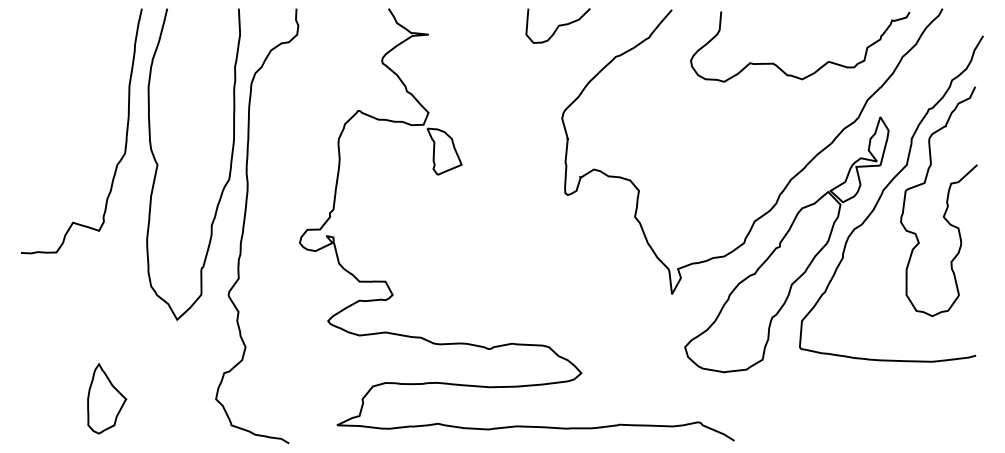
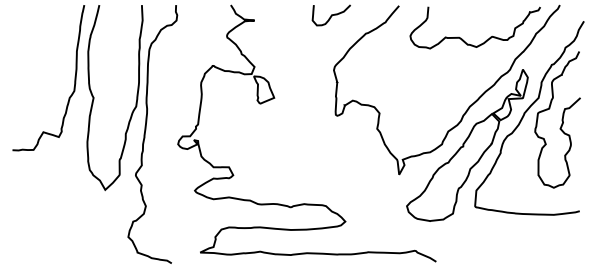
part: (106, 398) -> (63, 236), removed

